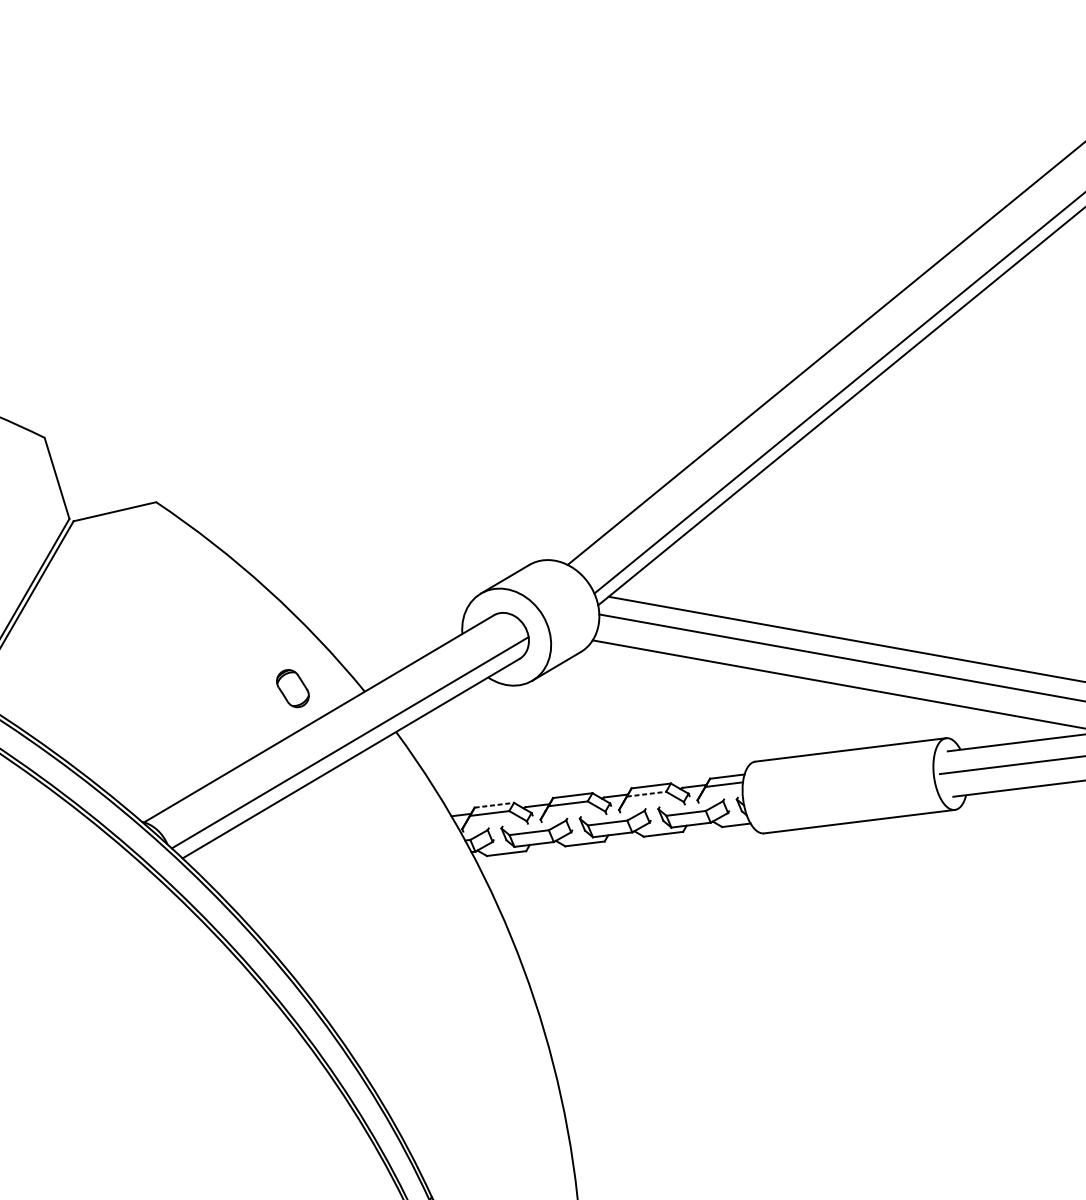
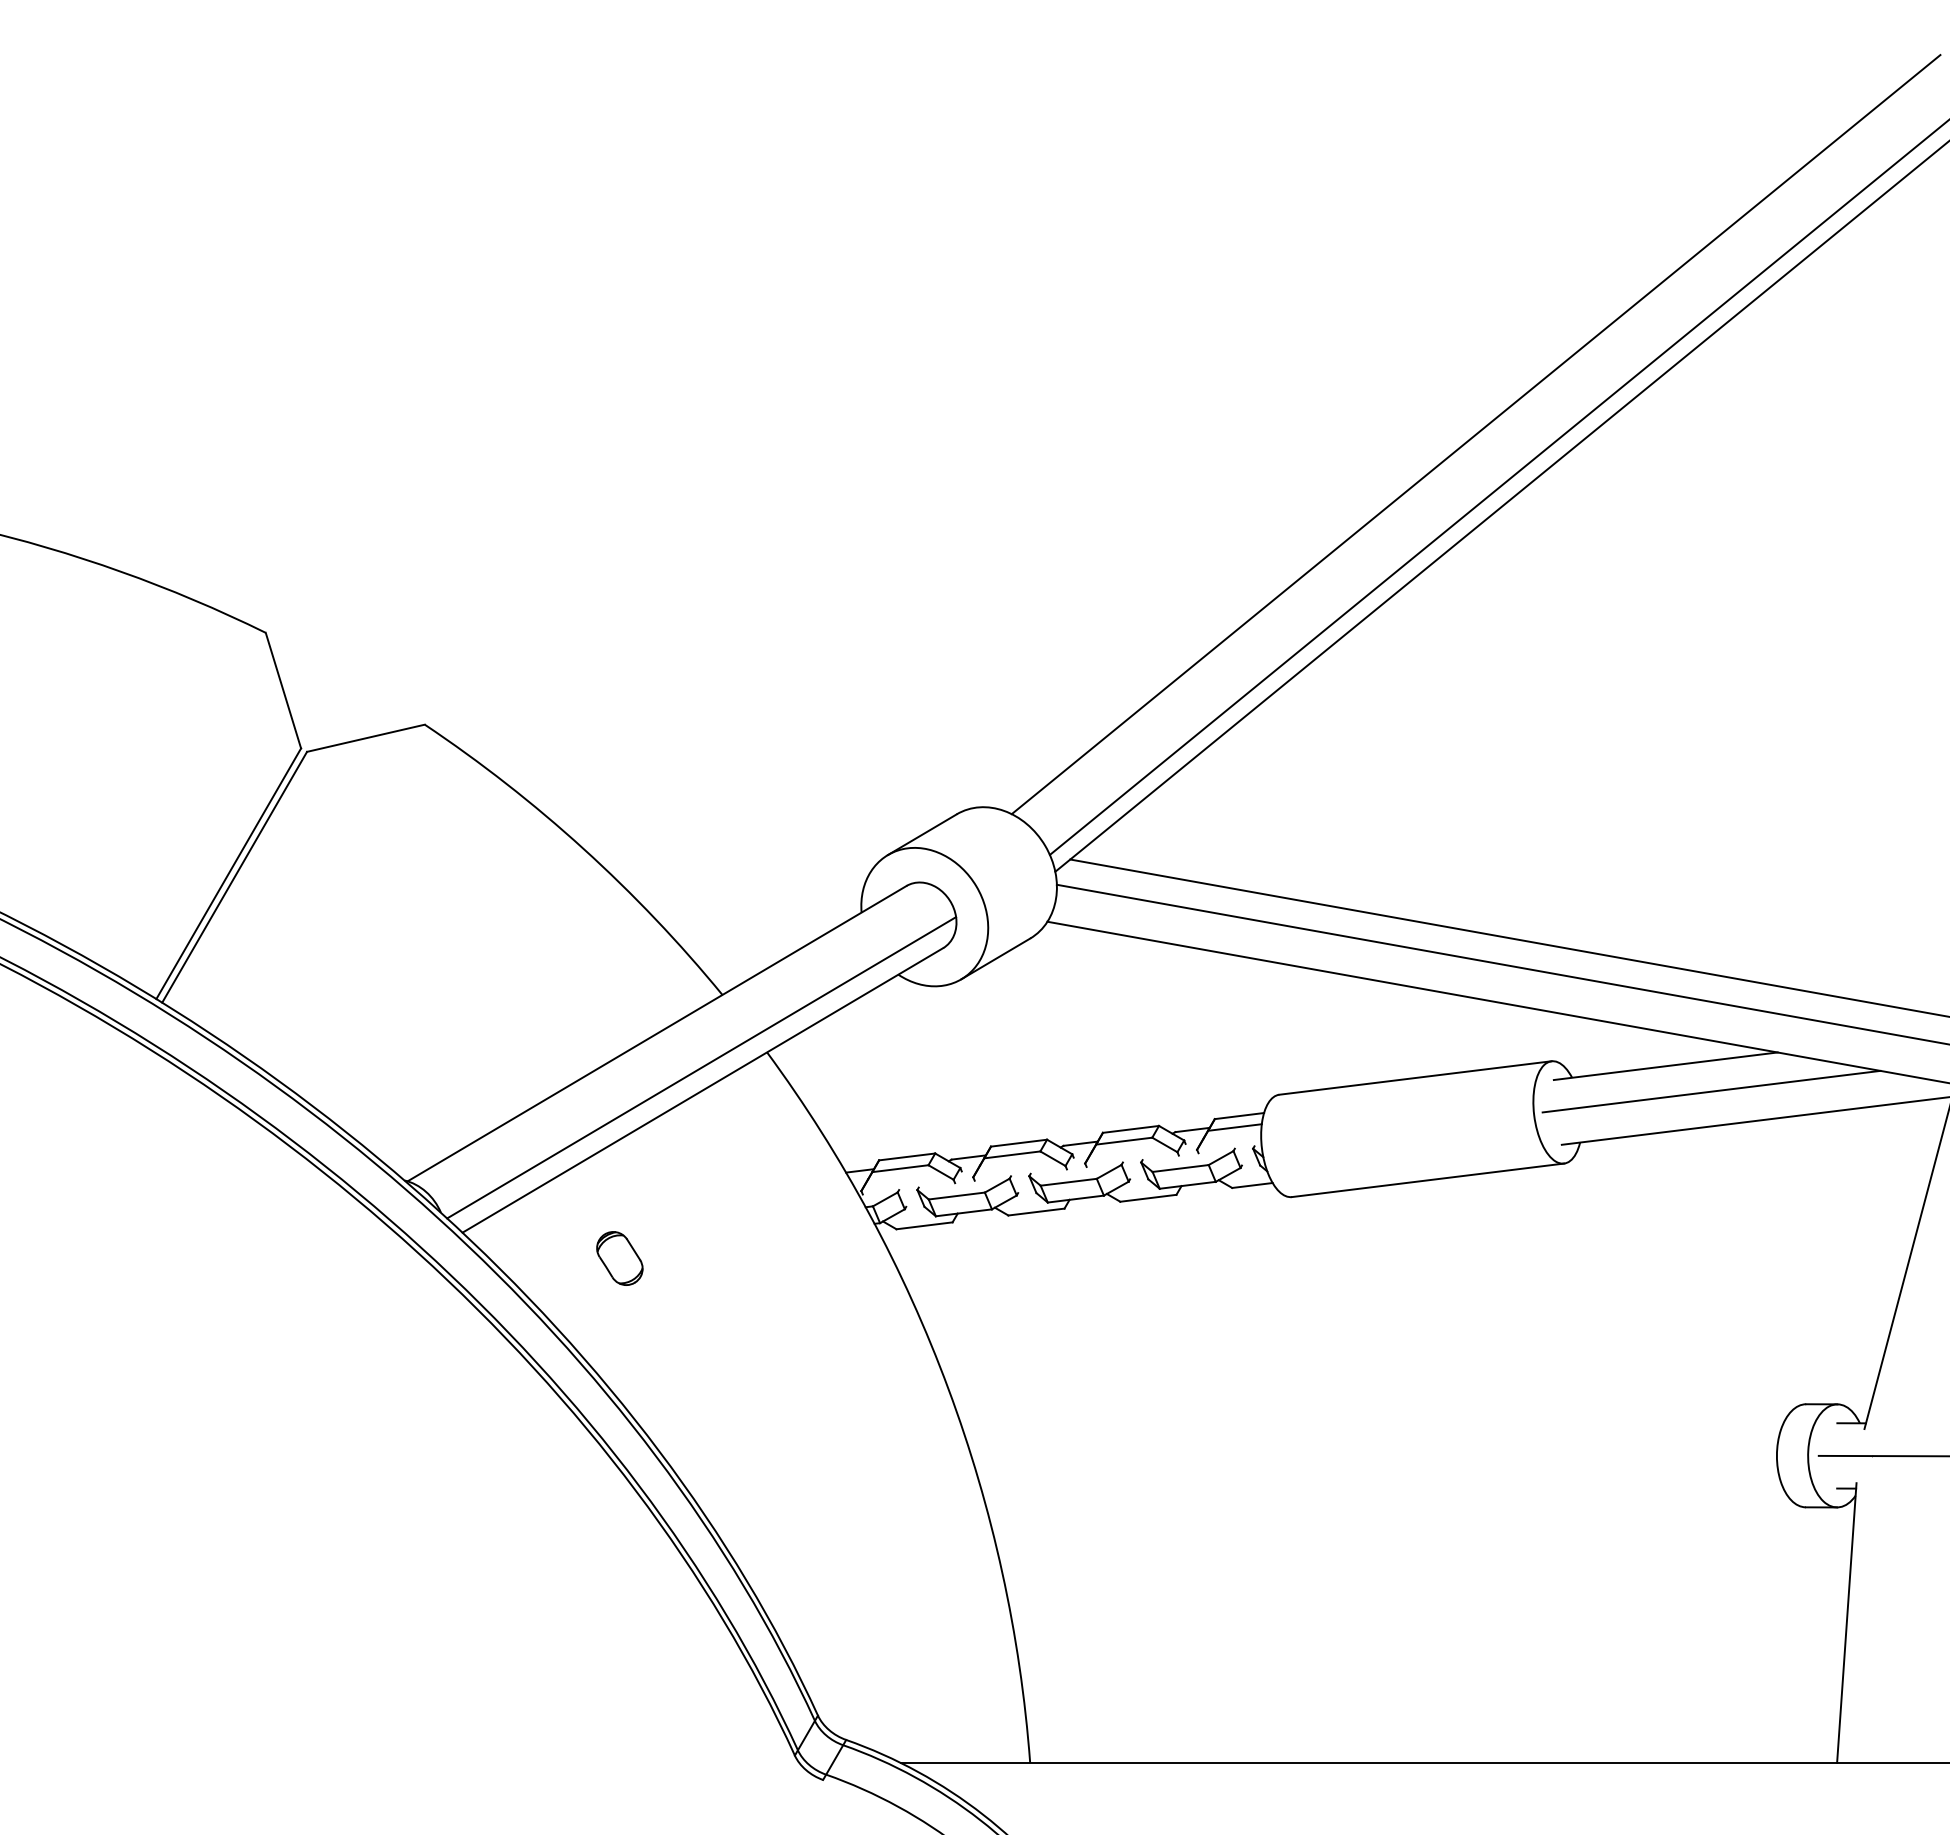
part: (292, 688) -> (619, 1258), moved
line: (646, 794) -> (1124, 1141), dashed -> solid
line: (494, 804) -> (907, 1156), dashed -> solid

